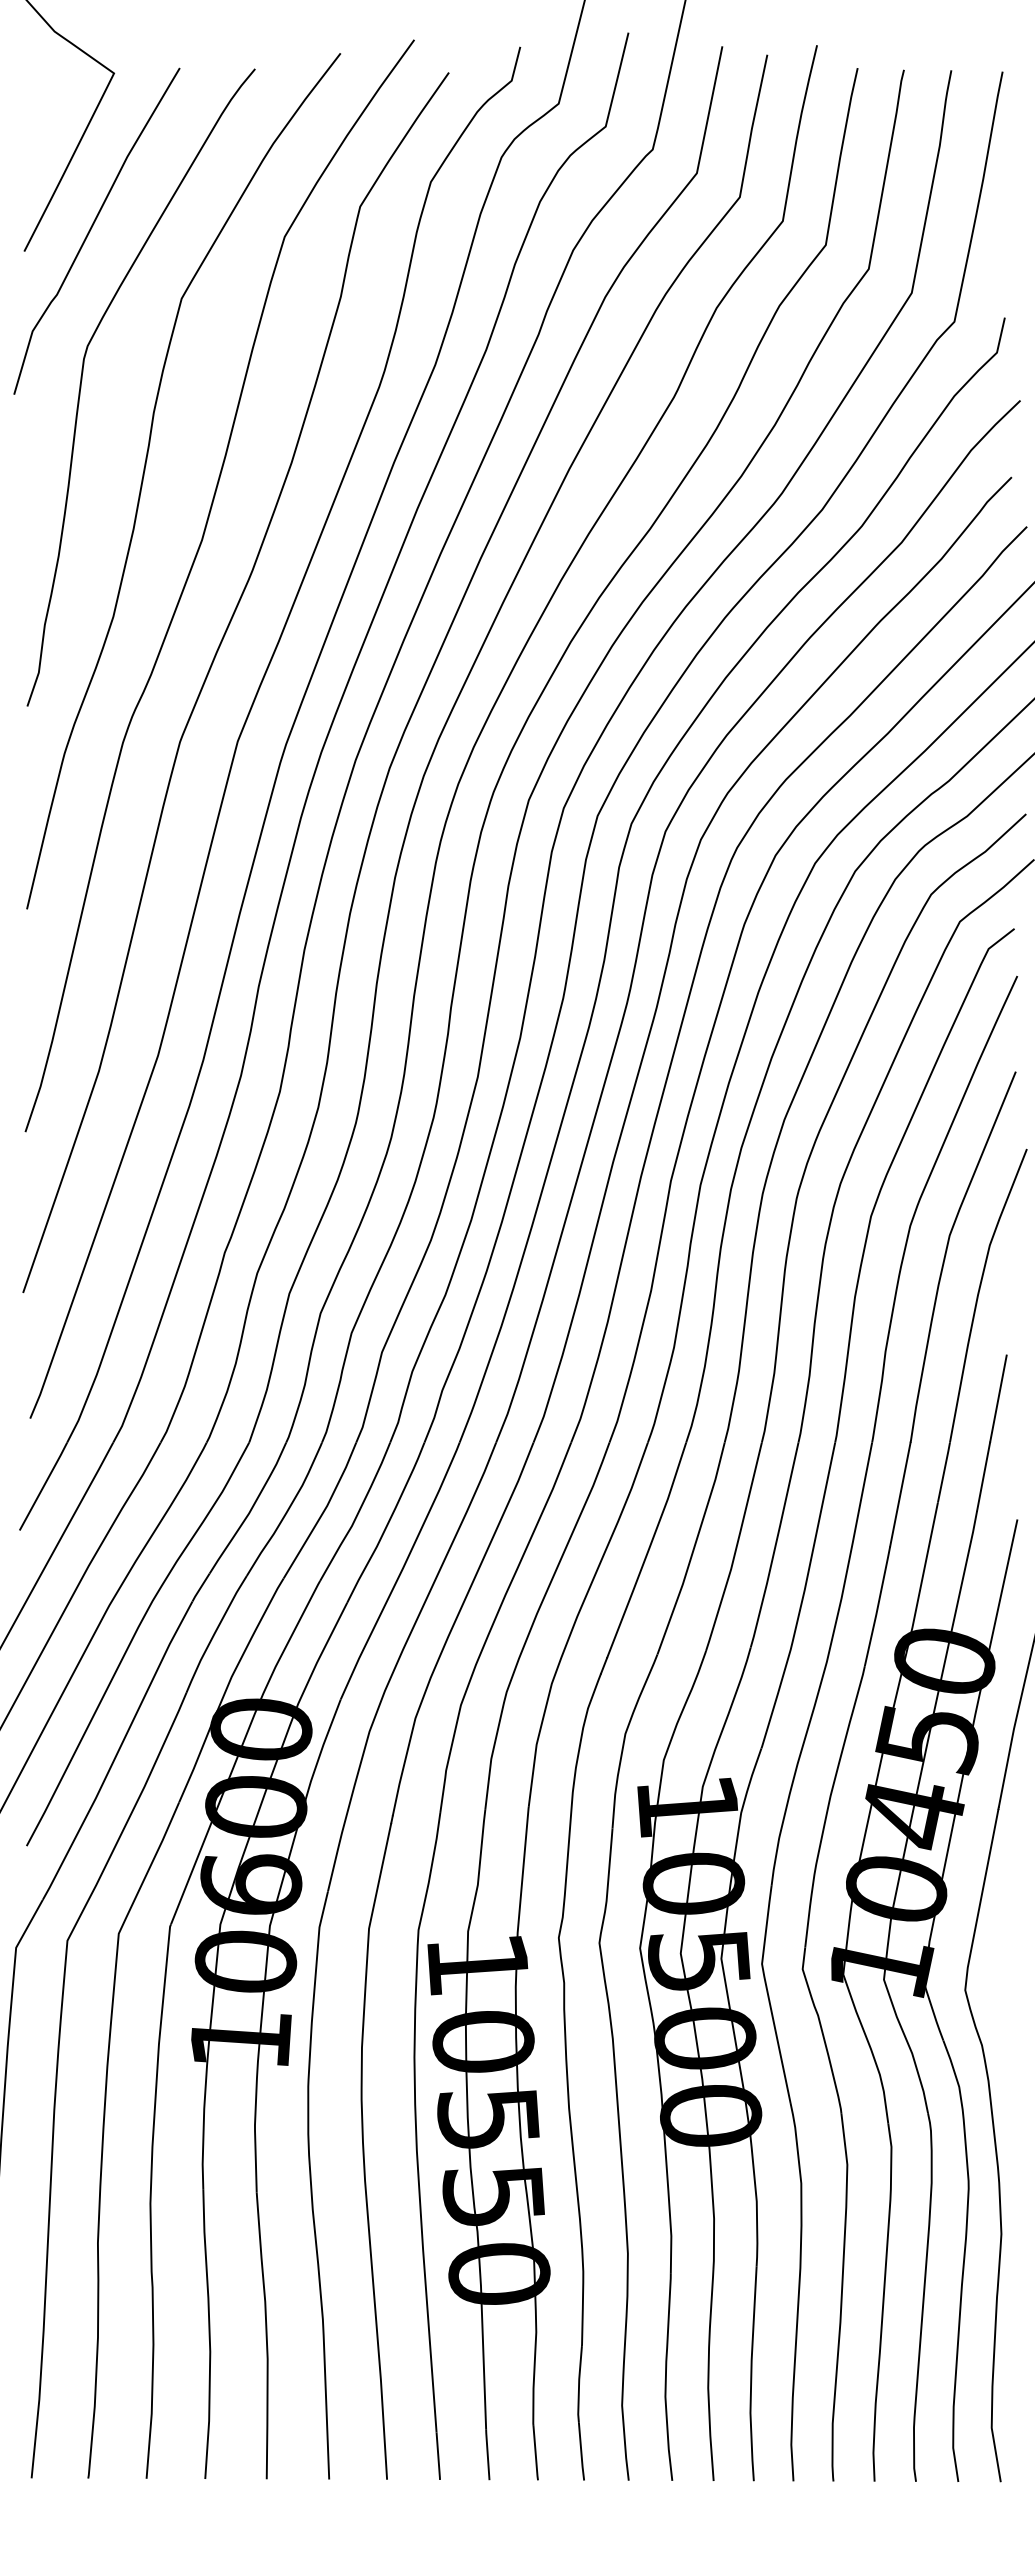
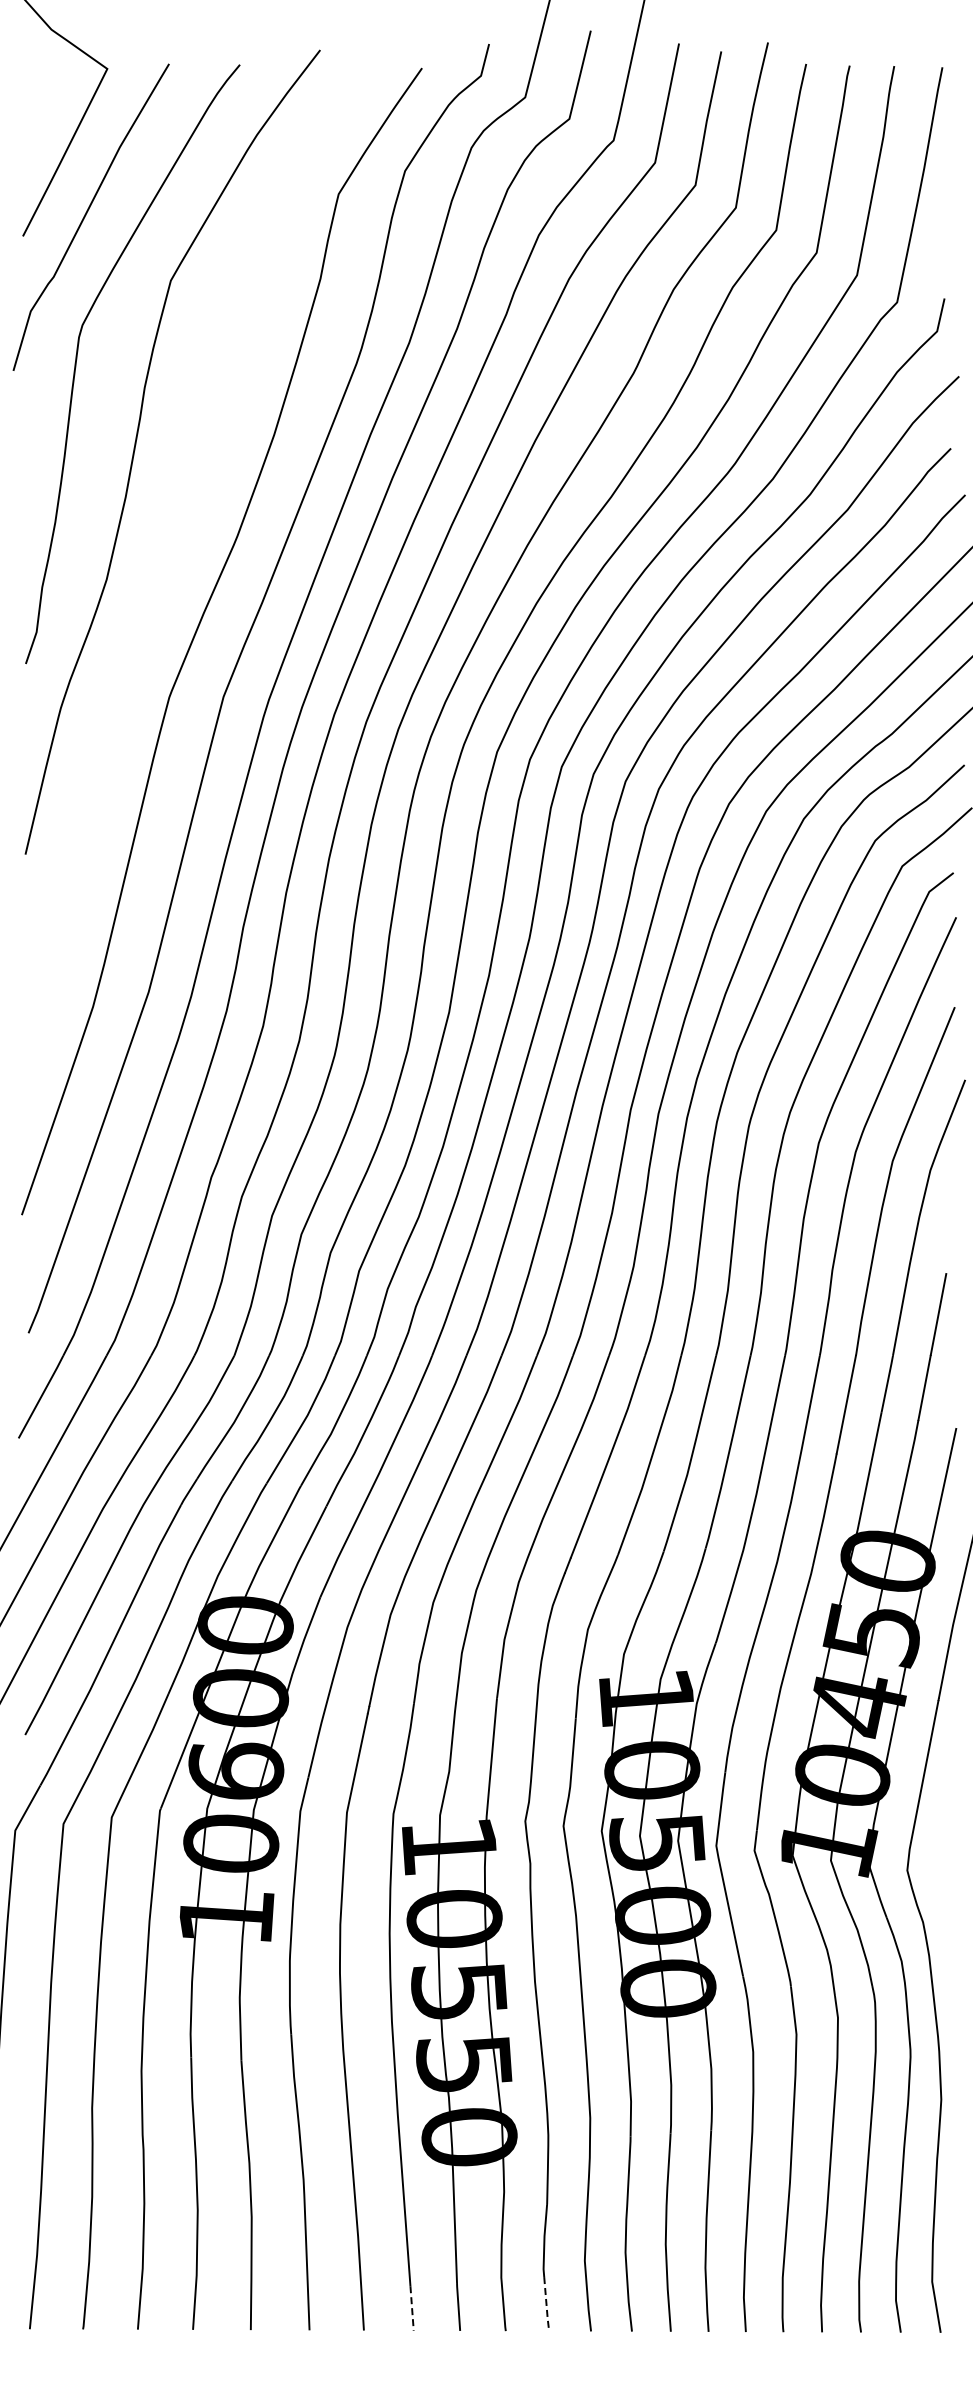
curve: (189, 576) -> (178, 541), removed
line: (581, 2452) -> (546, 2304), solid -> dashed
line: (438, 2457) -> (412, 2309), solid -> dashed

